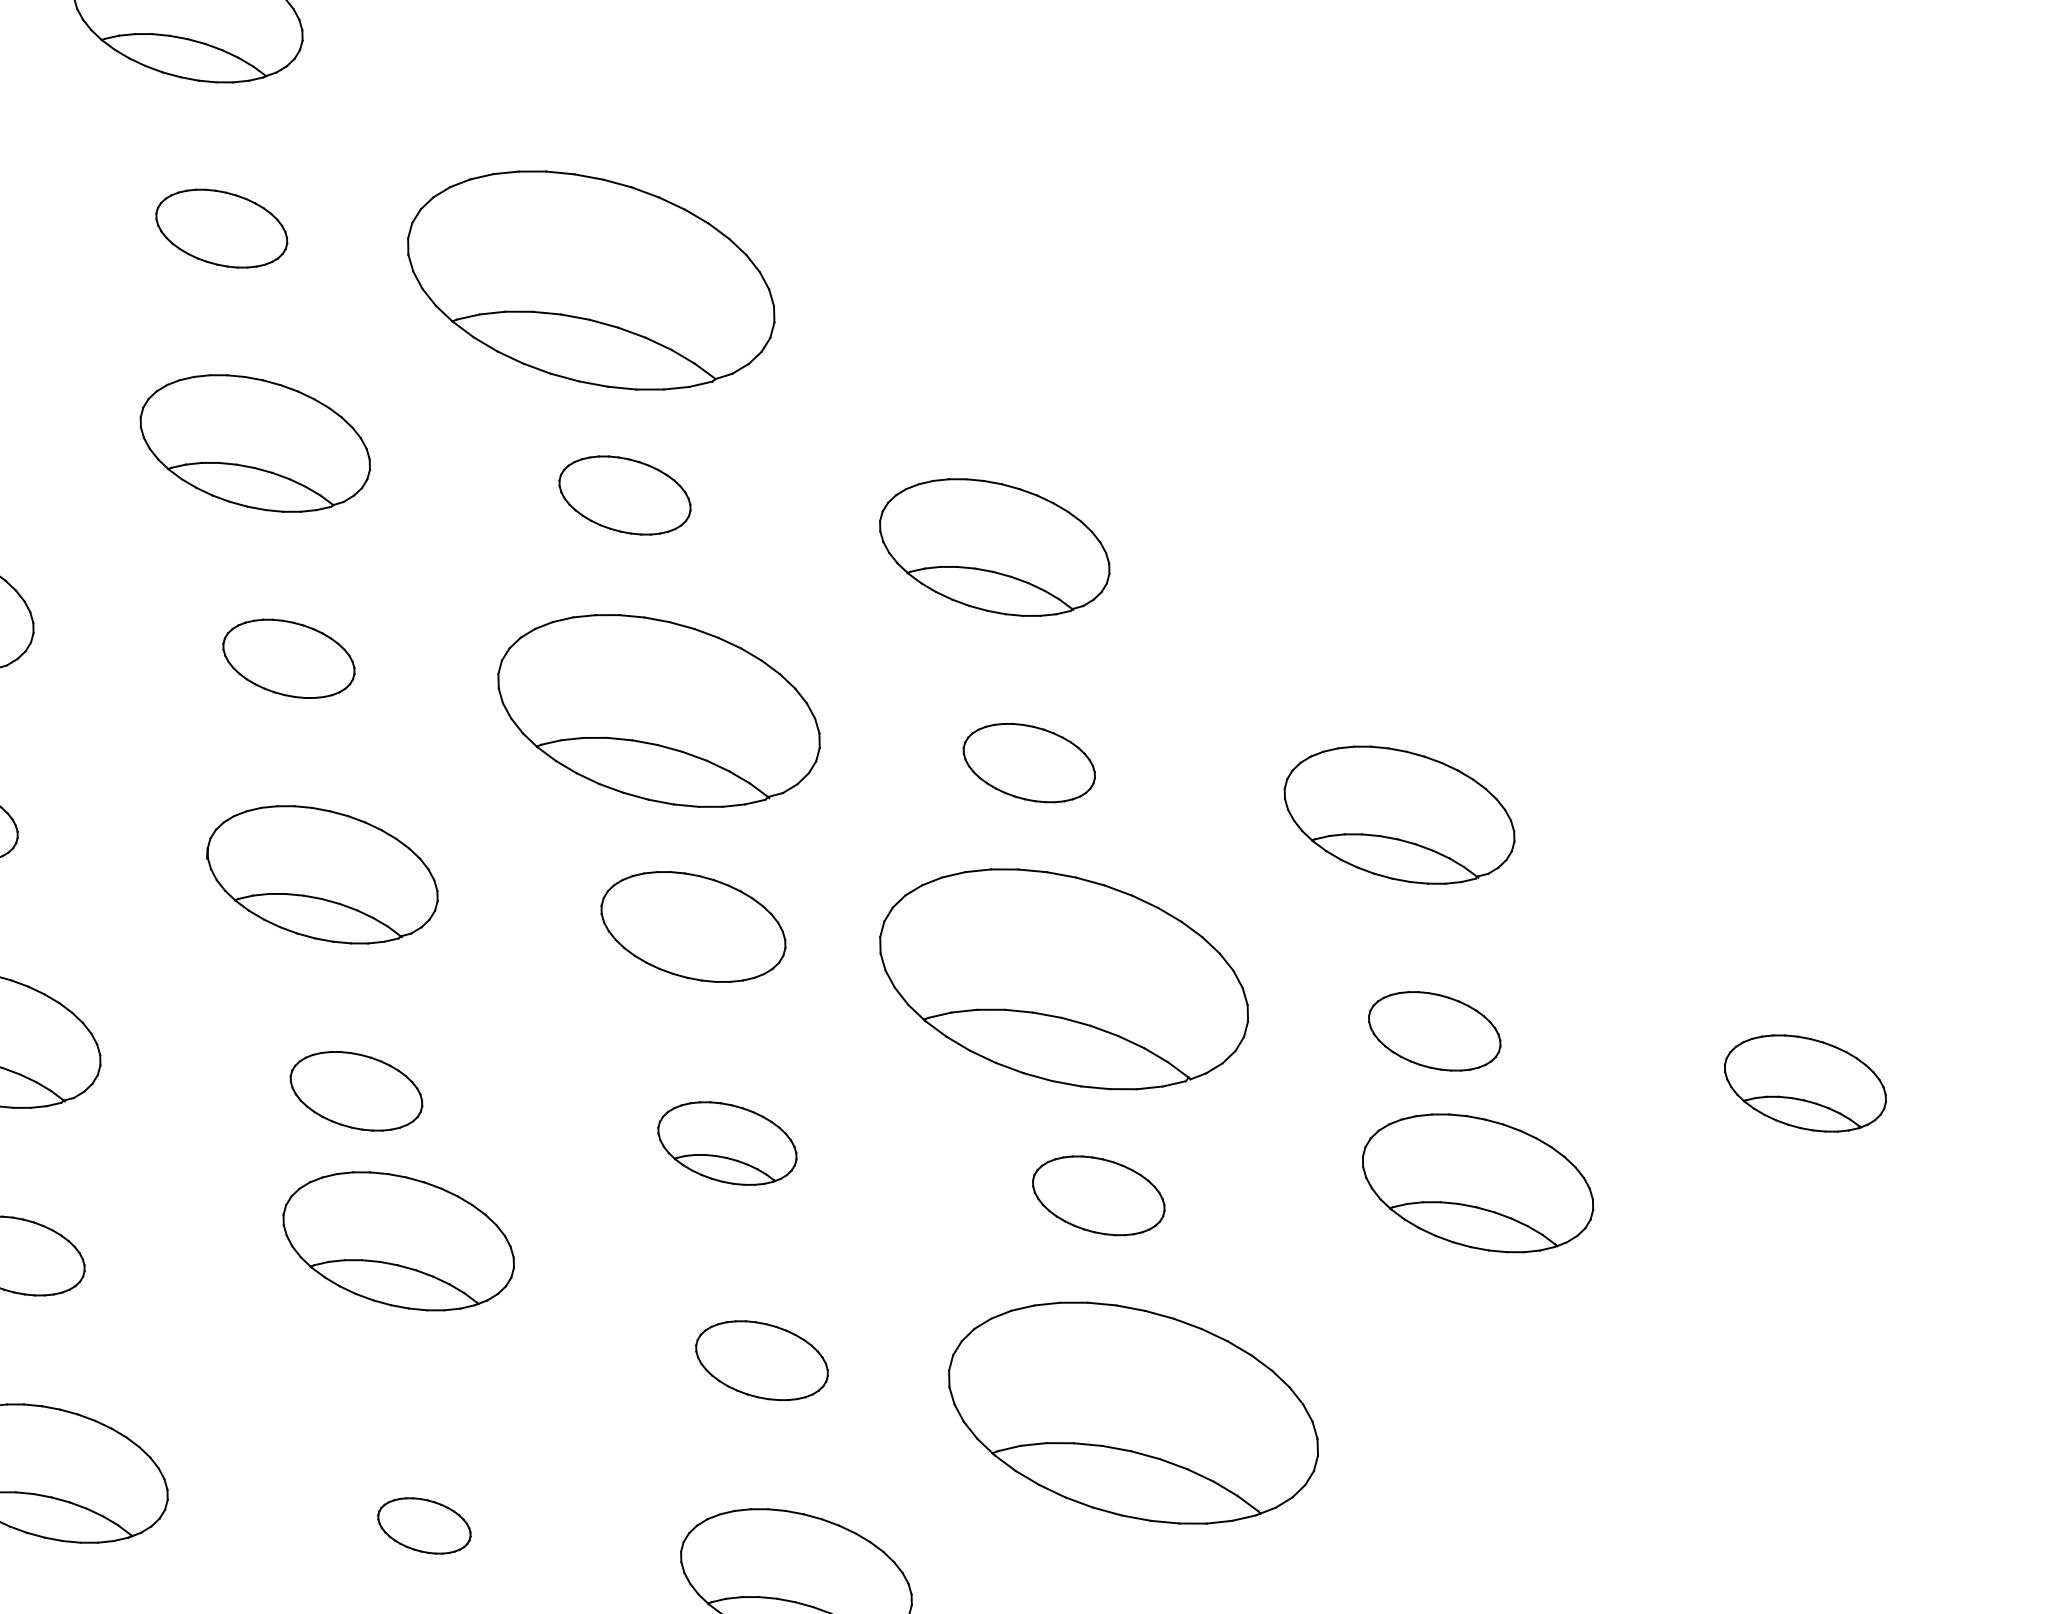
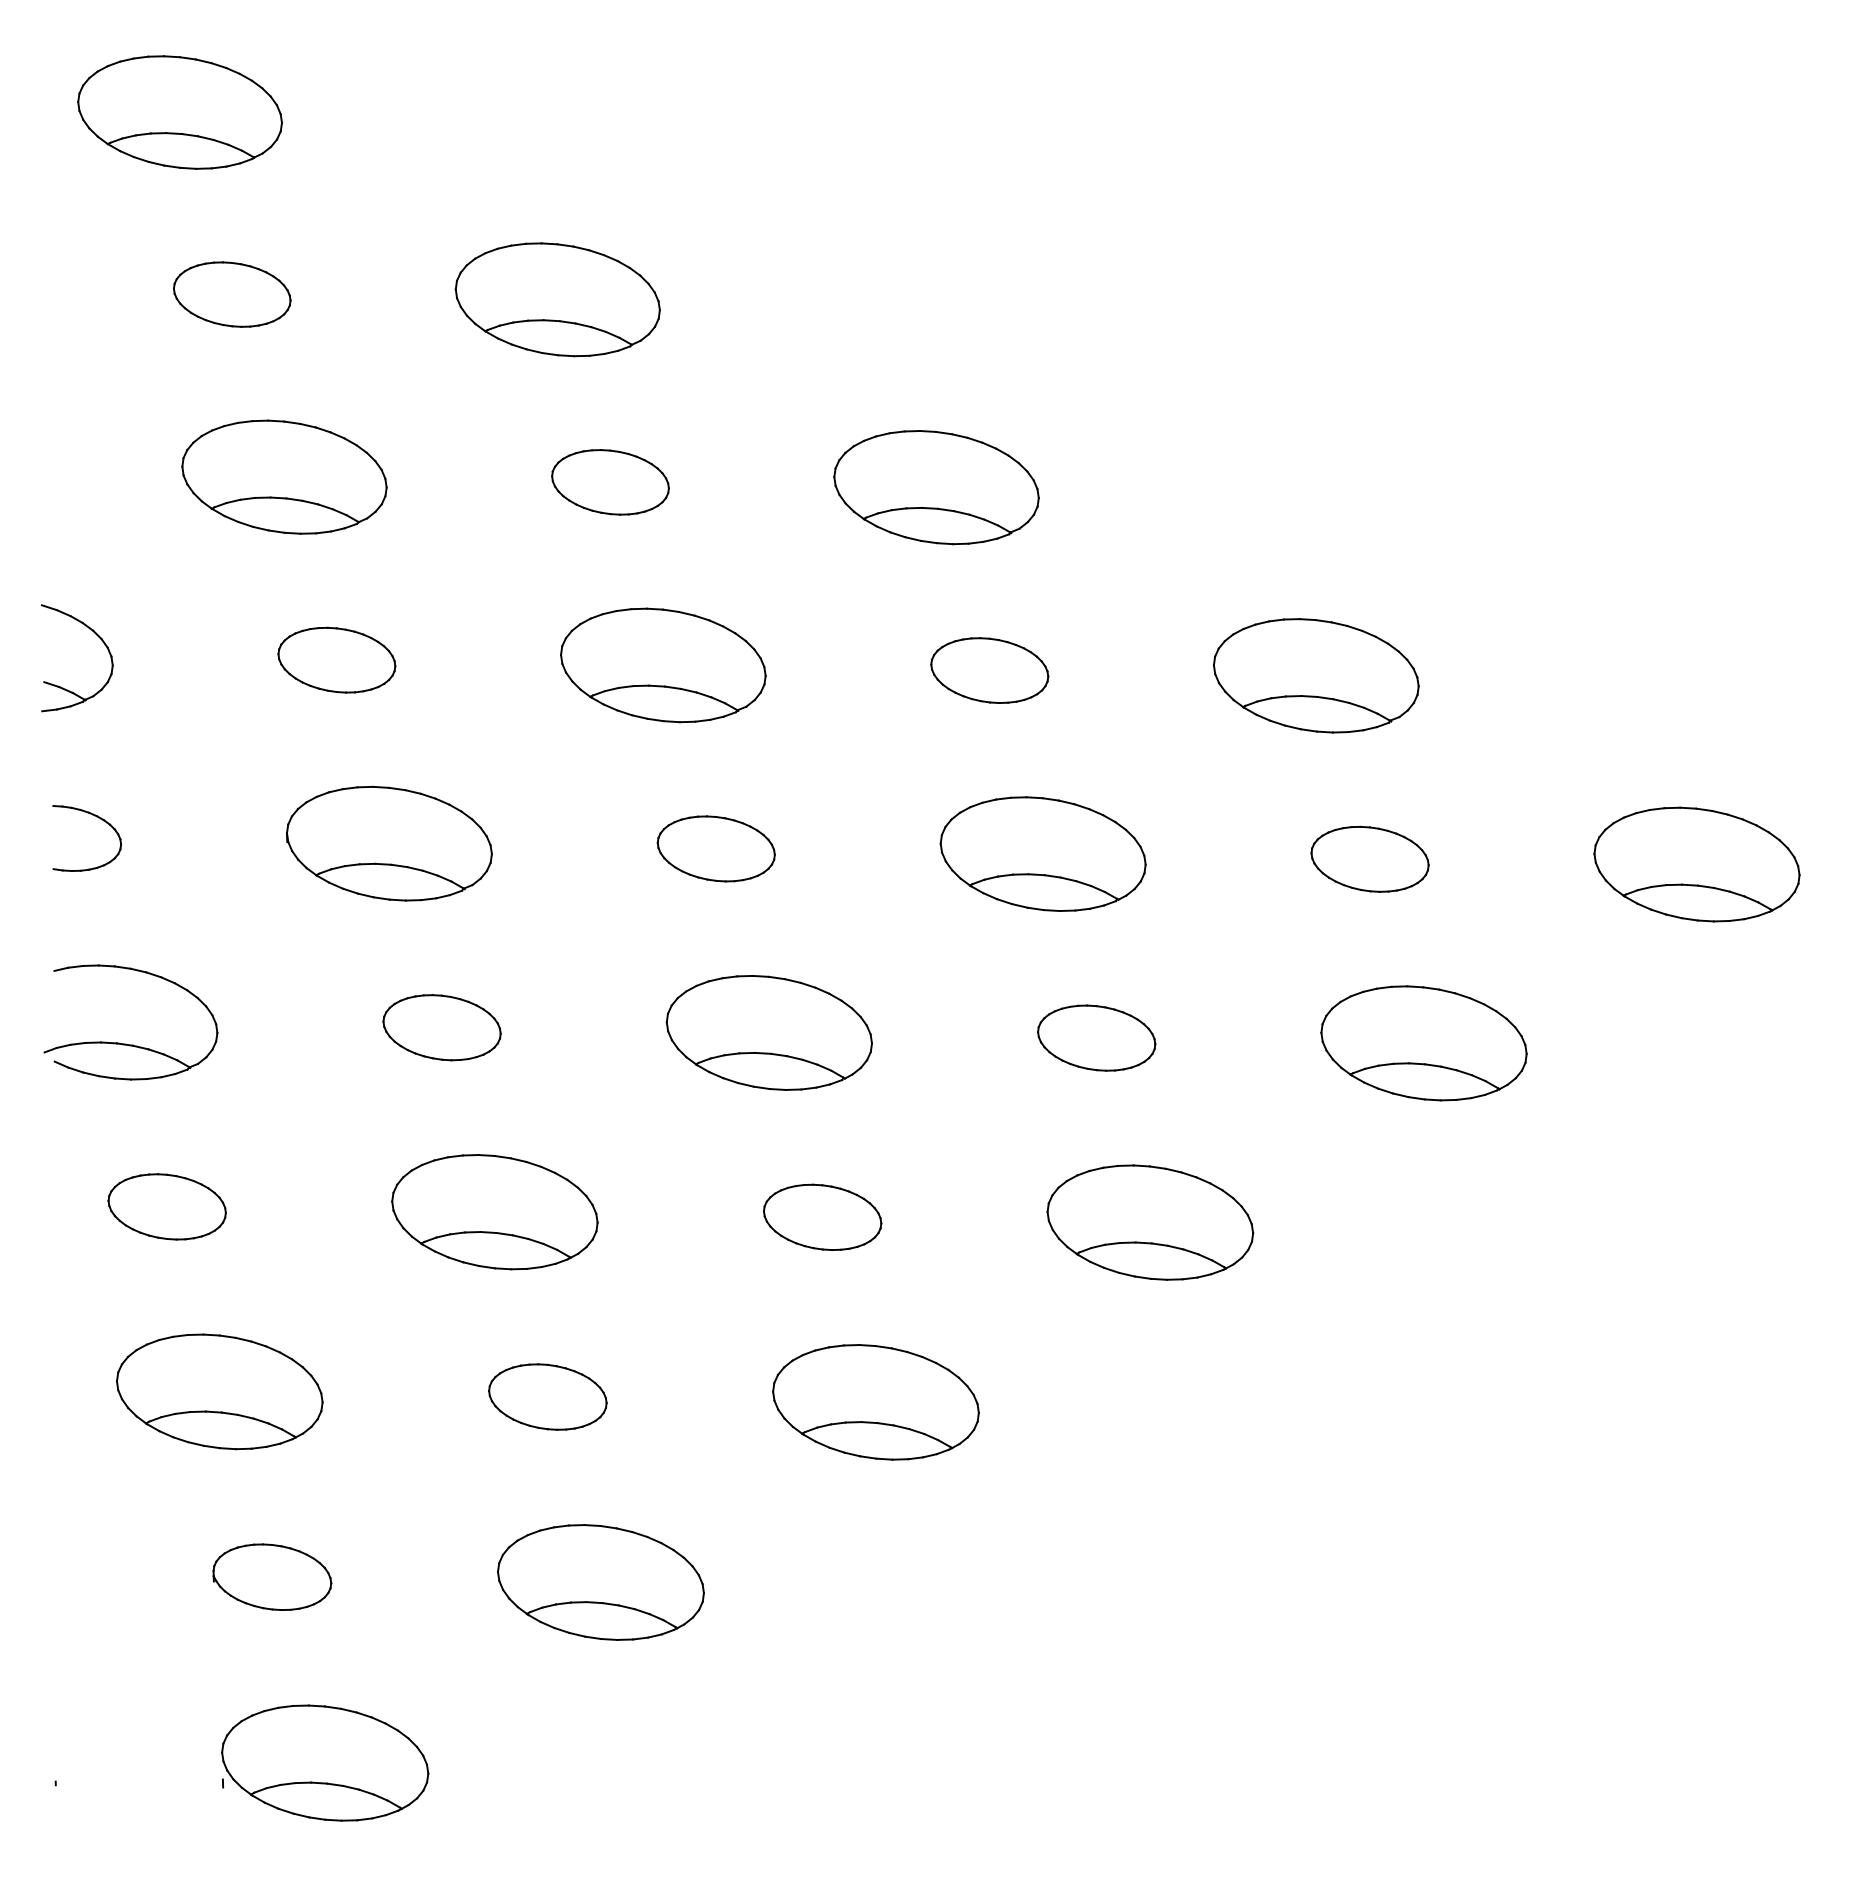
part: (590, 280) -> (557, 299), size x0.62
part: (659, 711) -> (663, 665), size x0.71
part: (692, 926) -> (715, 848), size x0.71
part: (1063, 978) -> (1042, 853), size x0.62
part: (1804, 1083) -> (1696, 864), size x1.43
part: (726, 1142) -> (768, 1032), size x1.67
part: (1477, 1183) -> (1423, 1043), moved
part: (398, 1241) -> (494, 1212), moved
part: (1133, 1412) -> (1150, 1222), size x0.62
part: (424, 1525) -> (547, 1396), size x1.43

